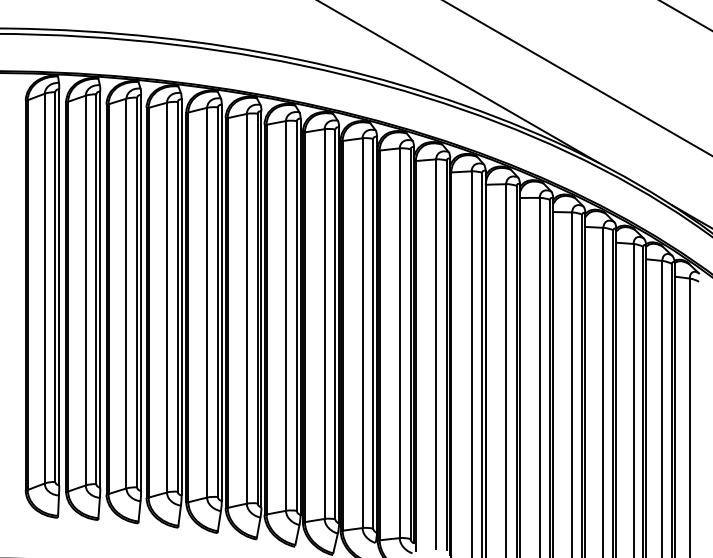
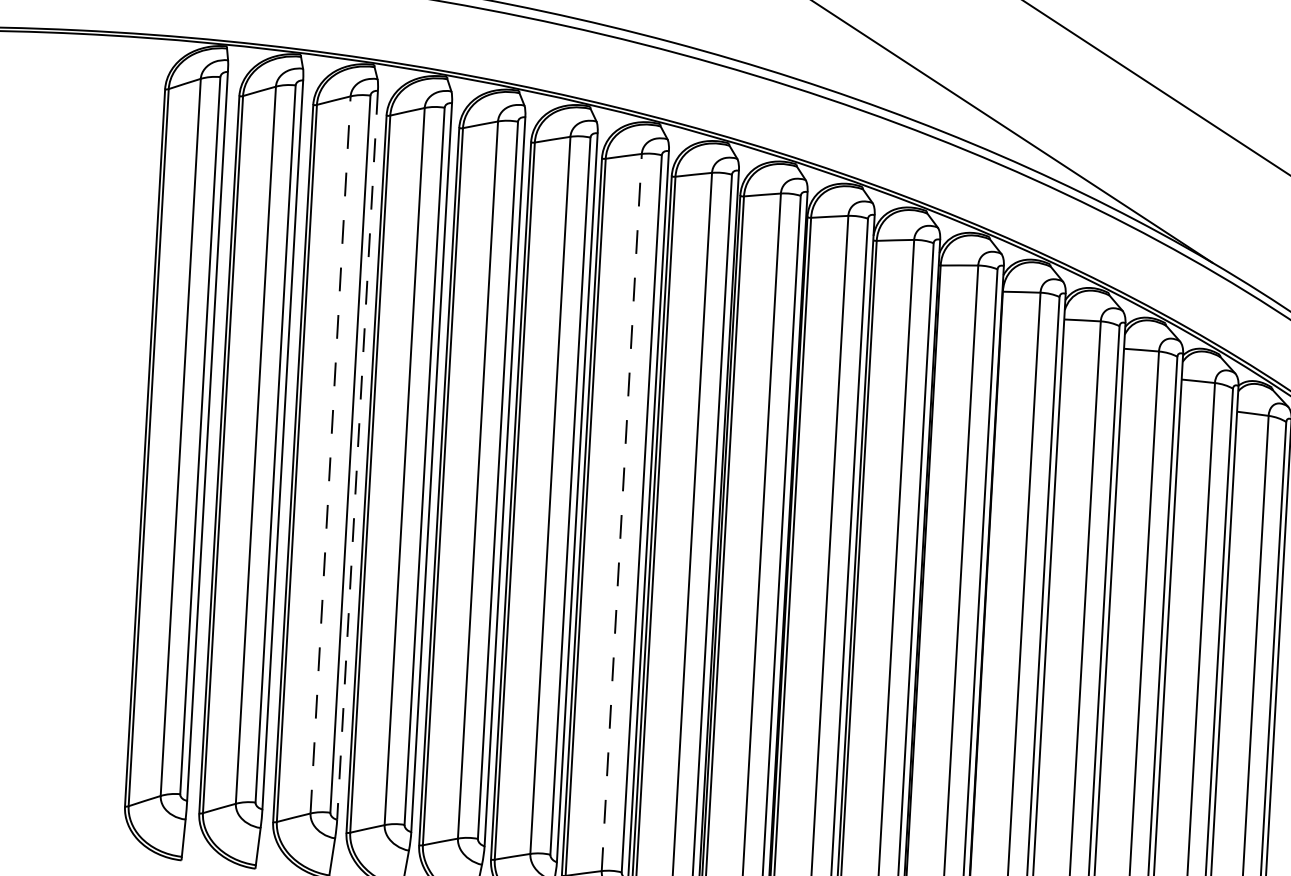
line: (126, 293) -> (330, 454), solid -> dashed
line: (141, 293) -> (358, 456), solid -> dashed
line: (286, 315) -> (622, 511), solid -> dashed

